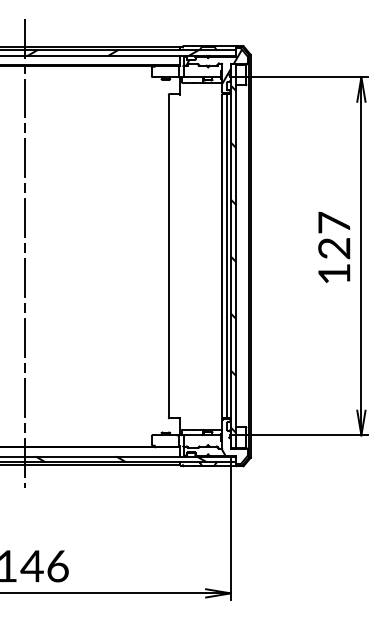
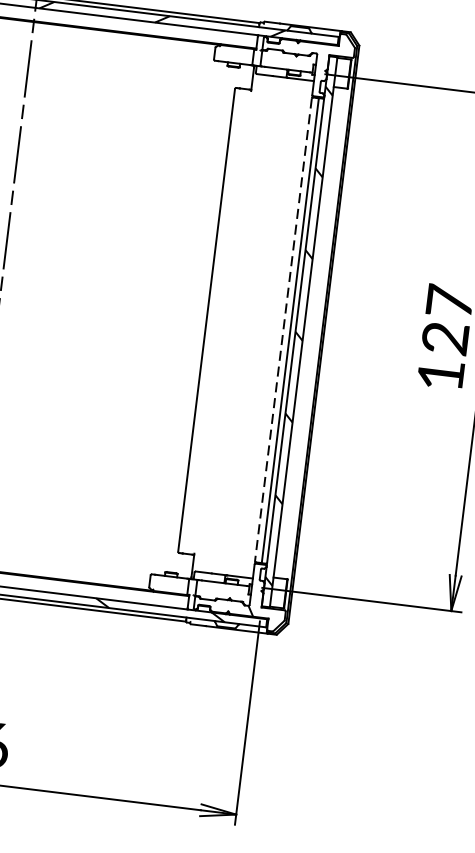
hatch: (214, 66) -> (305, 56), removed
line: (222, 256) -> (283, 330), solid -> dashed

